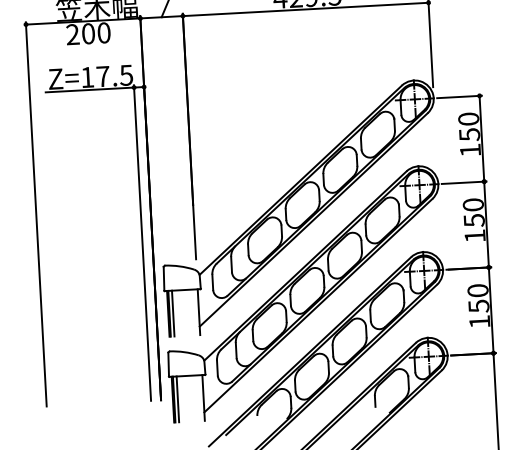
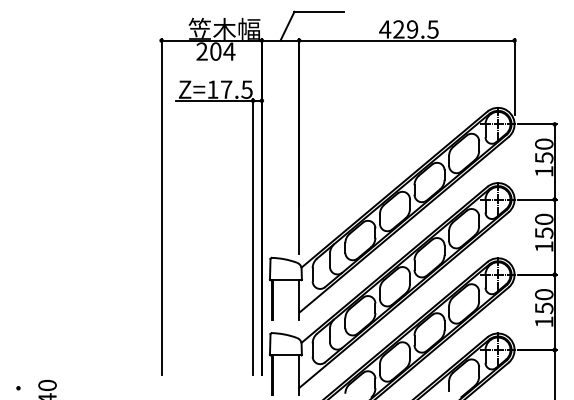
text: (104, 32) -> (229, 51), 200 -> 204
line: (173, 313) -> (276, 300), removed
line: (177, 399) -> (276, 375), removed

